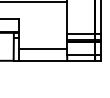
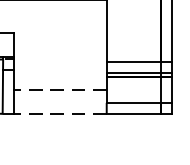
line: (43, 48) -> (60, 89), solid -> dashed
line: (43, 60) -> (60, 113), solid -> dashed

